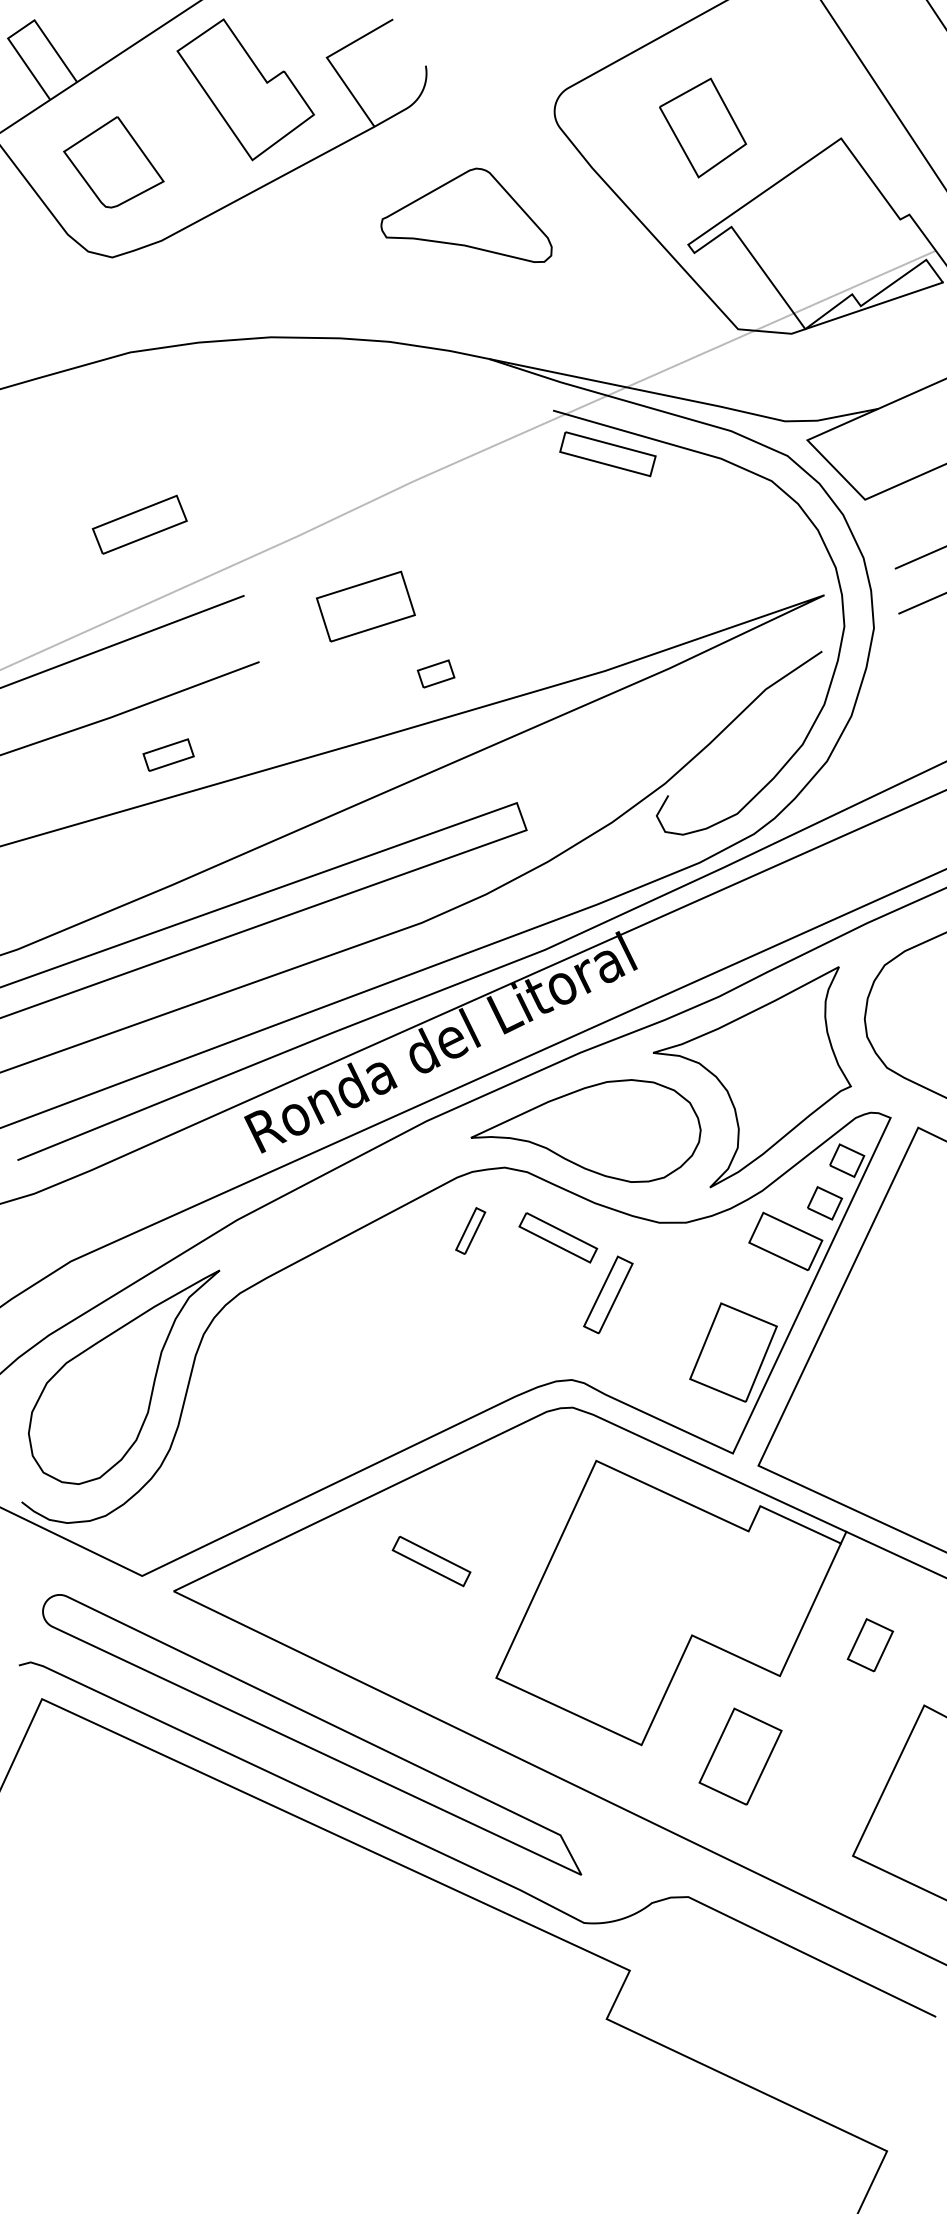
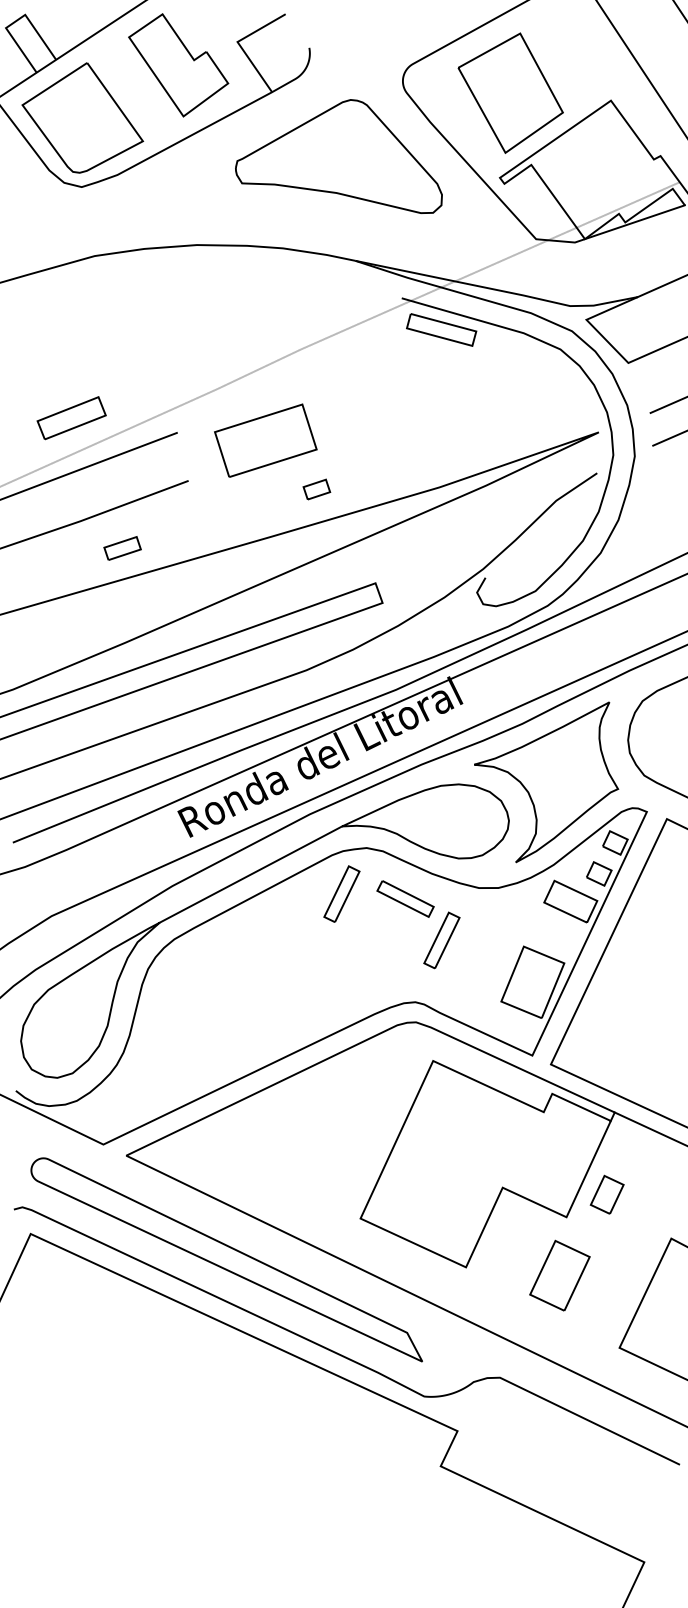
part: (702, 127) -> (510, 92), size x1.67
part: (113, 161) -> (82, 117), size x1.67
part: (465, 215) -> (338, 156), size x1.67
part: (139, 525) -> (71, 418), moved
part: (365, 606) -> (265, 440), size x1.43
line: (344, 1204) -> (250, 874), added
part: (470, 1230) -> (341, 893), size x1.67
part: (431, 1560) -> (313, 1133), removed
part: (869, 1644) -> (606, 1194), moved
part: (739, 1756) -> (559, 1275), moved

